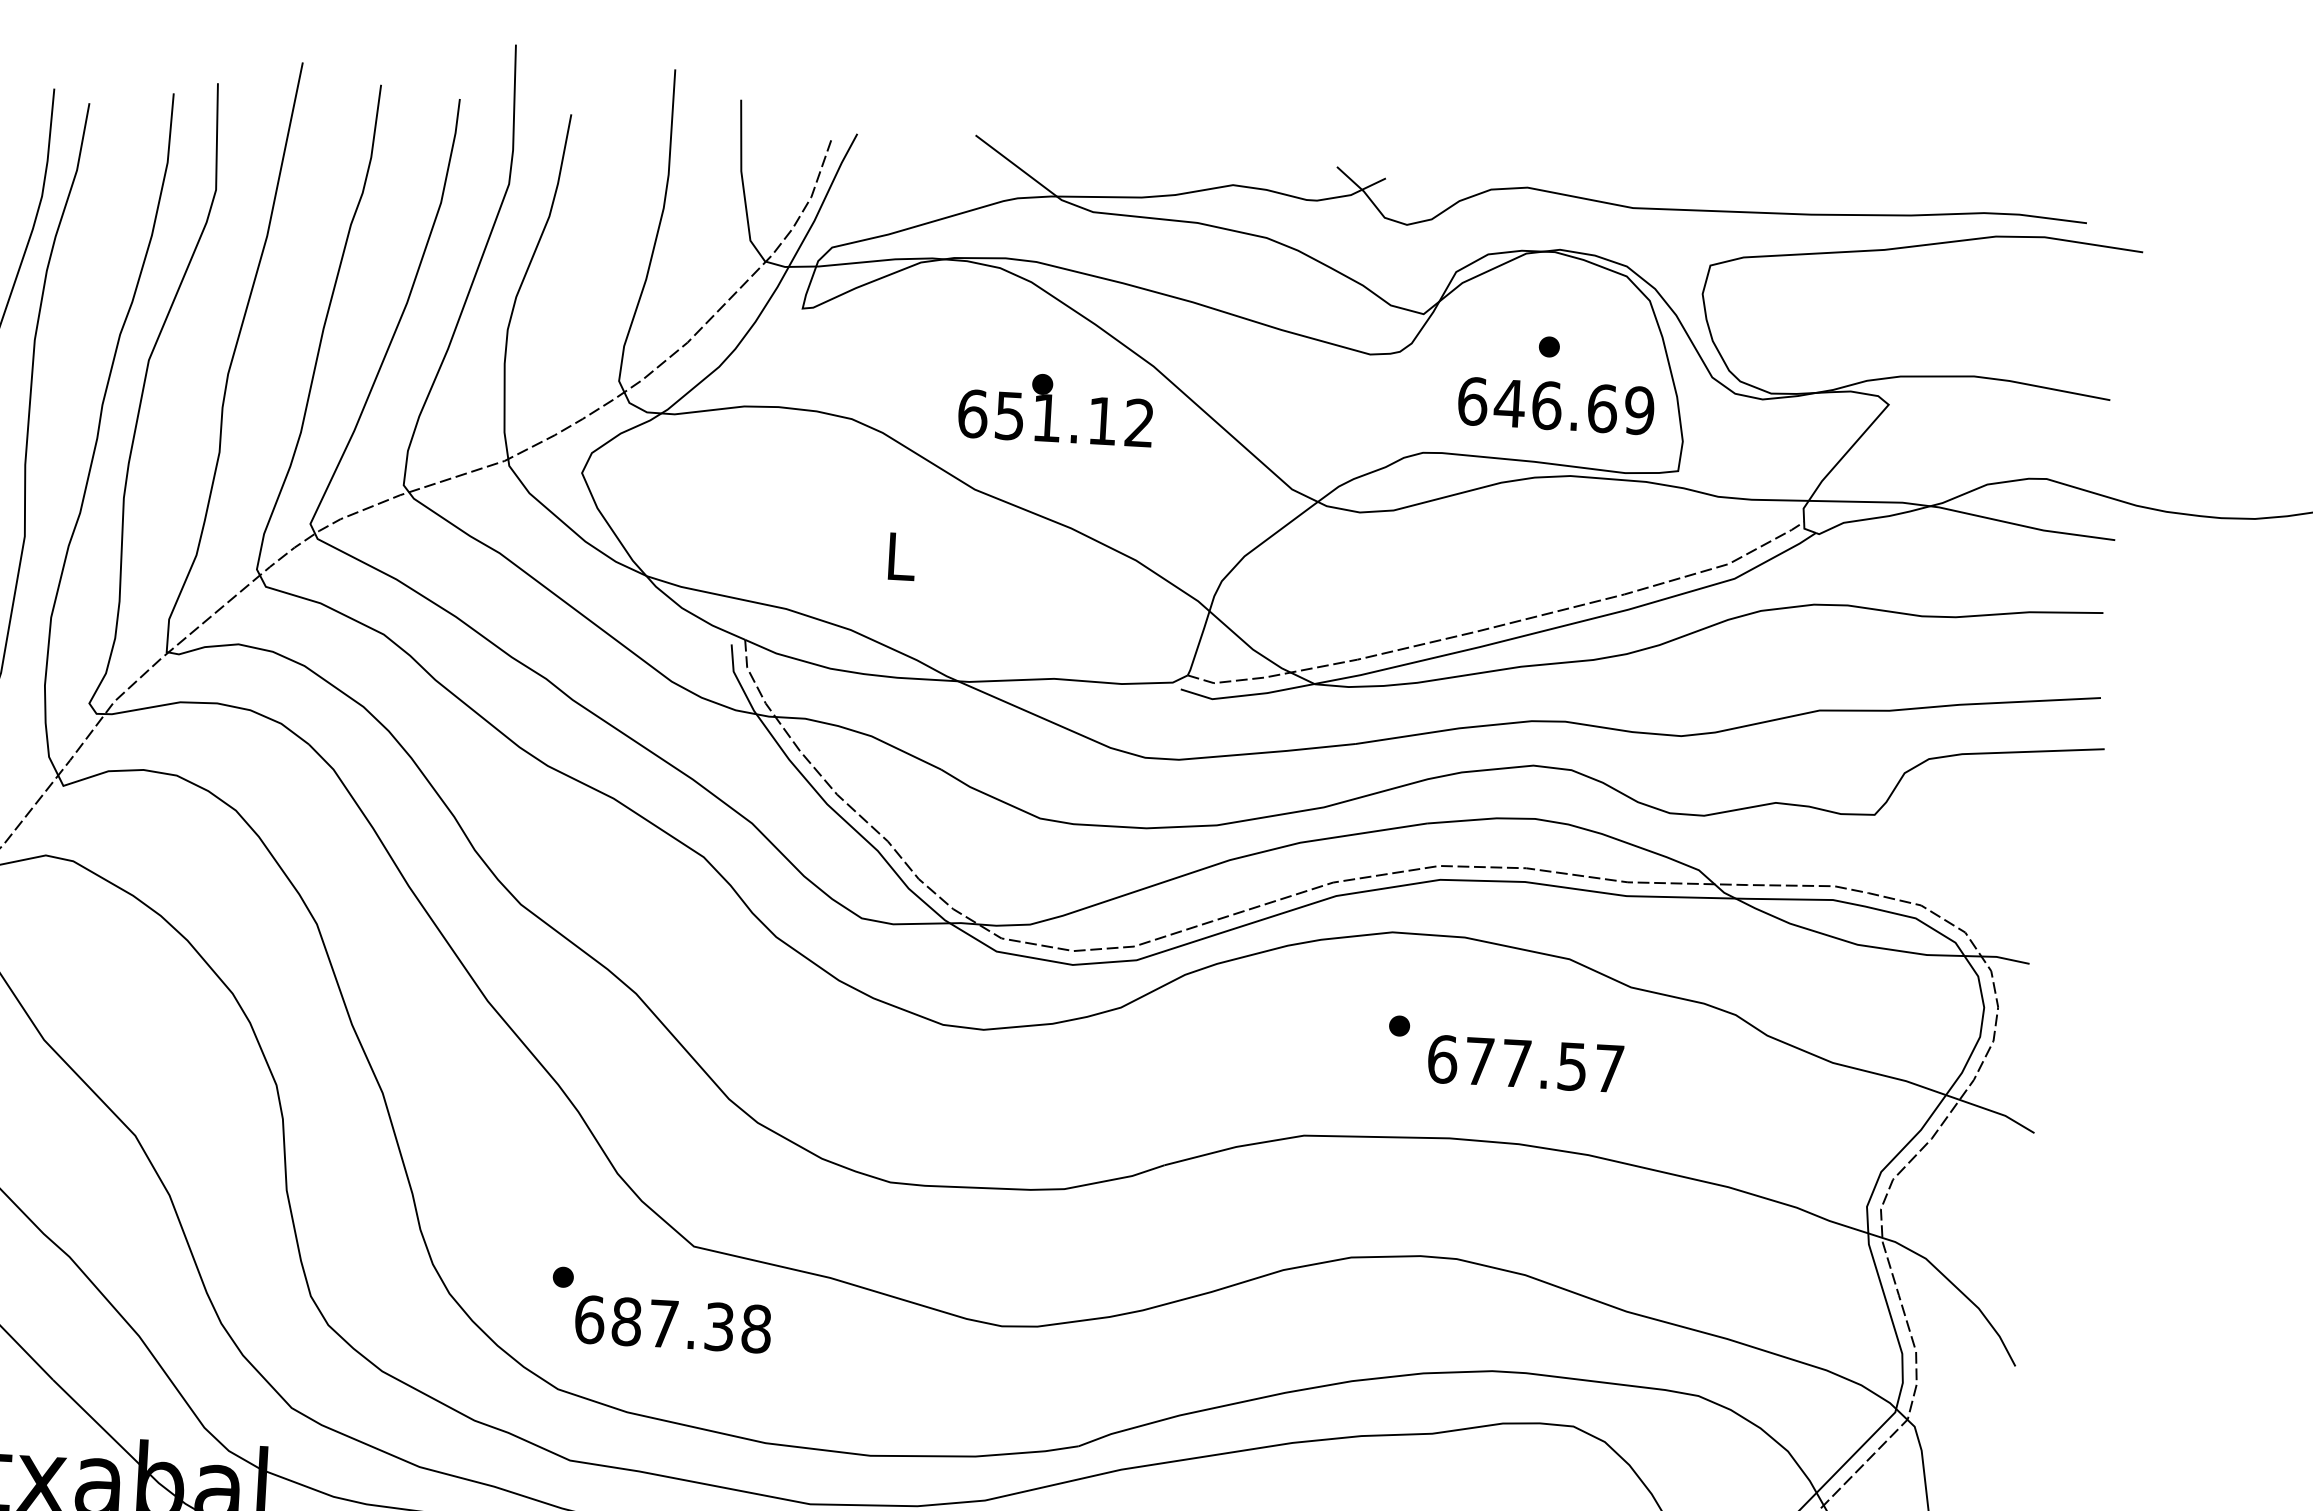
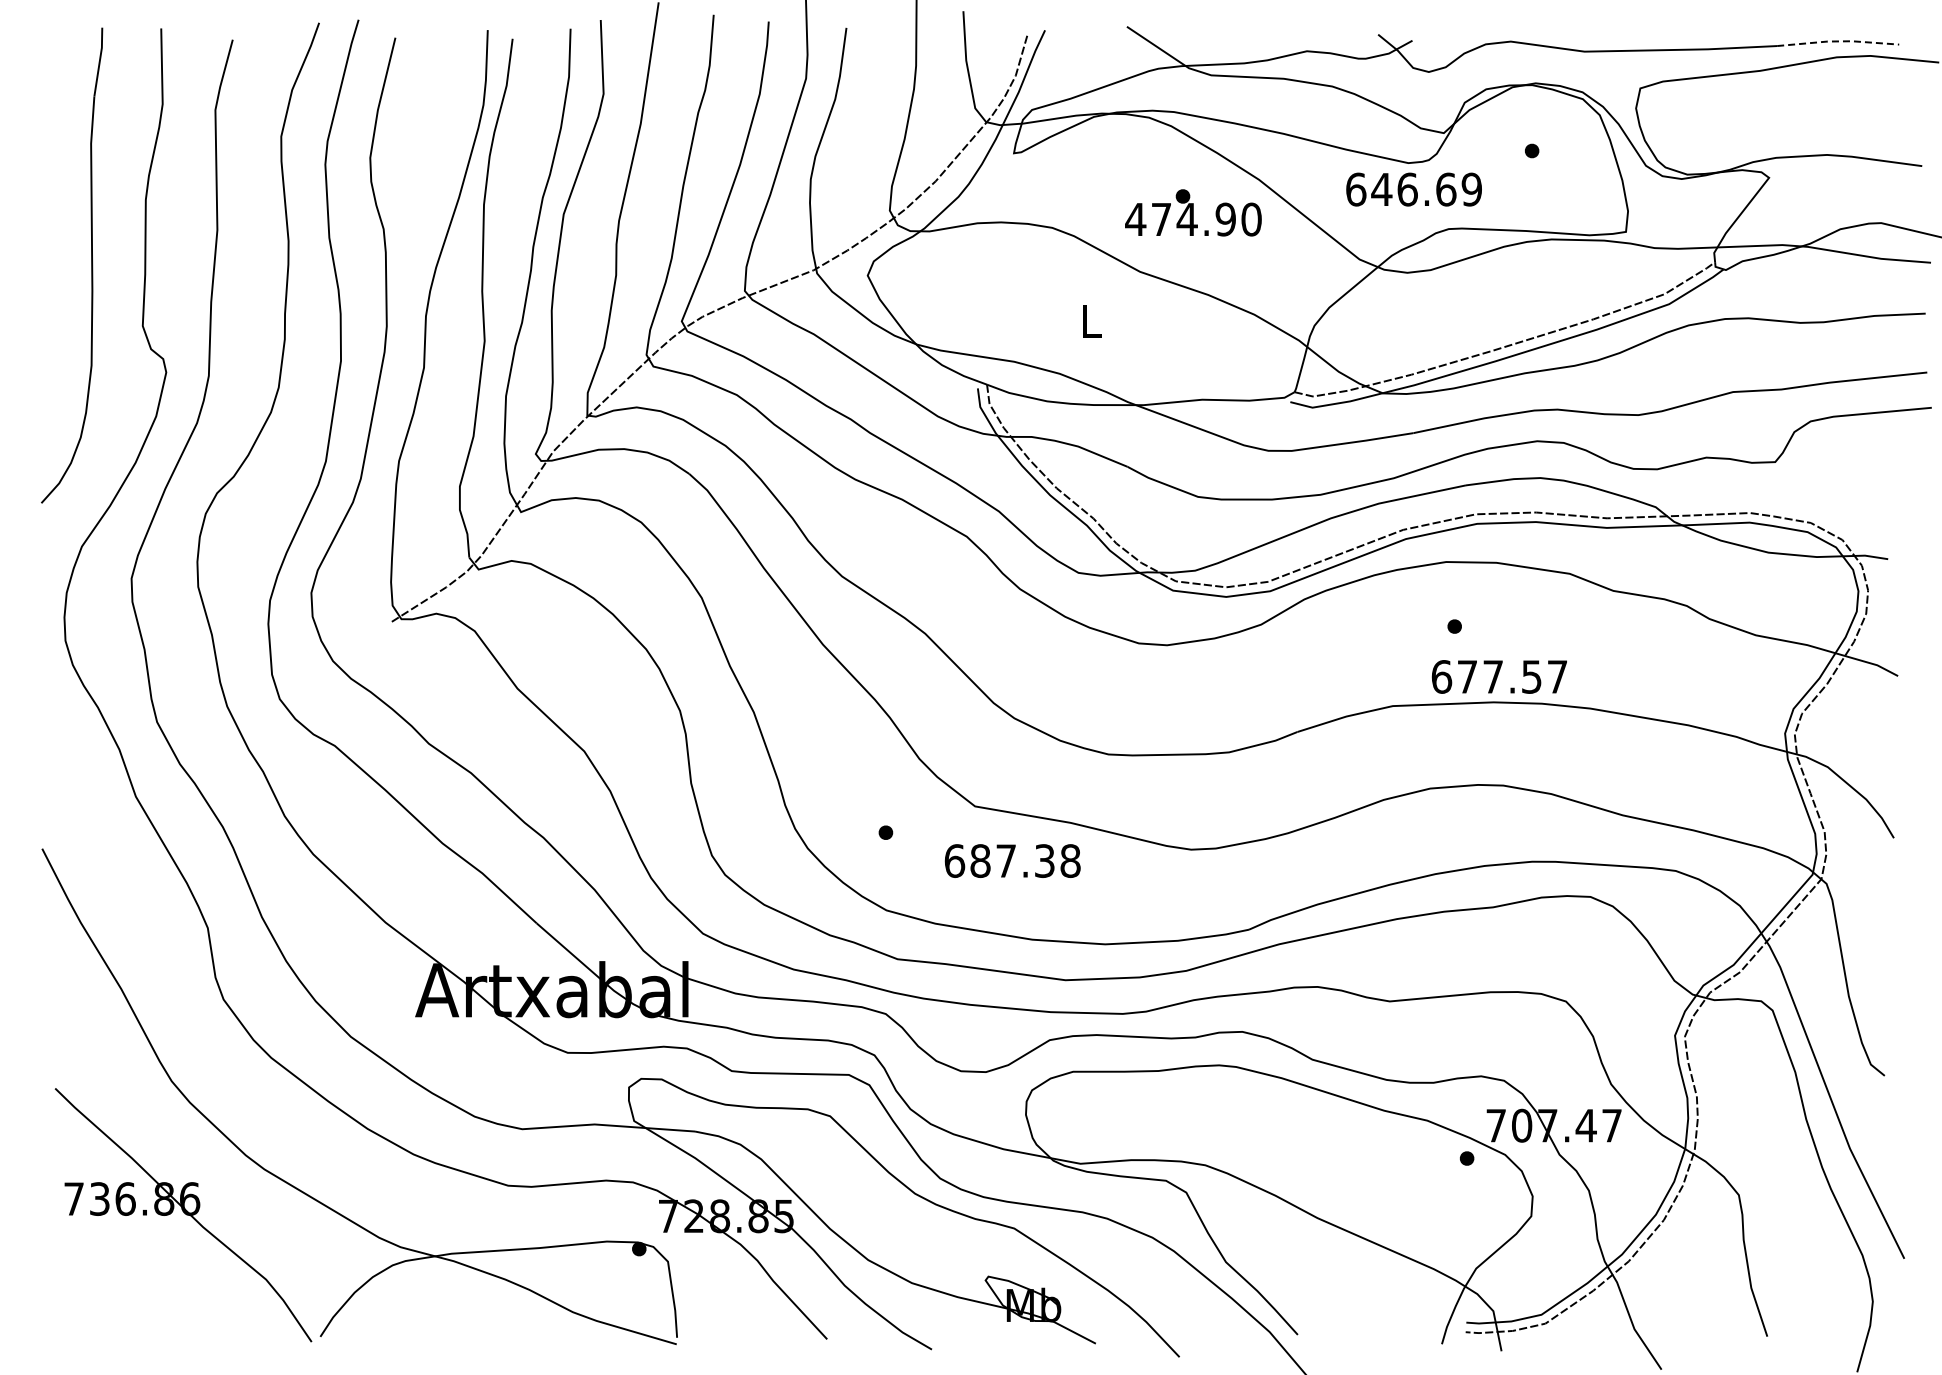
line: (1999, 213) -> (1838, 41), solid -> dashed
text: (1555, 405) -> (1413, 189), moved
text: (1055, 418) -> (1193, 219), 651.12 -> 474.90
text: (1524, 1063) -> (1498, 676), moved
text: (672, 1323) -> (1012, 860), moved

